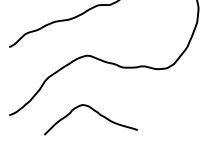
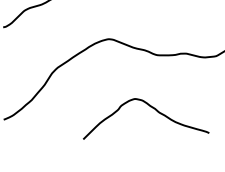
curve: (95, 112) -> (152, 109), moved

